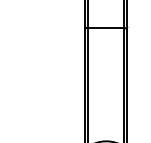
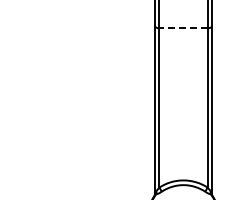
line: (105, 28) -> (182, 28), solid -> dashed

